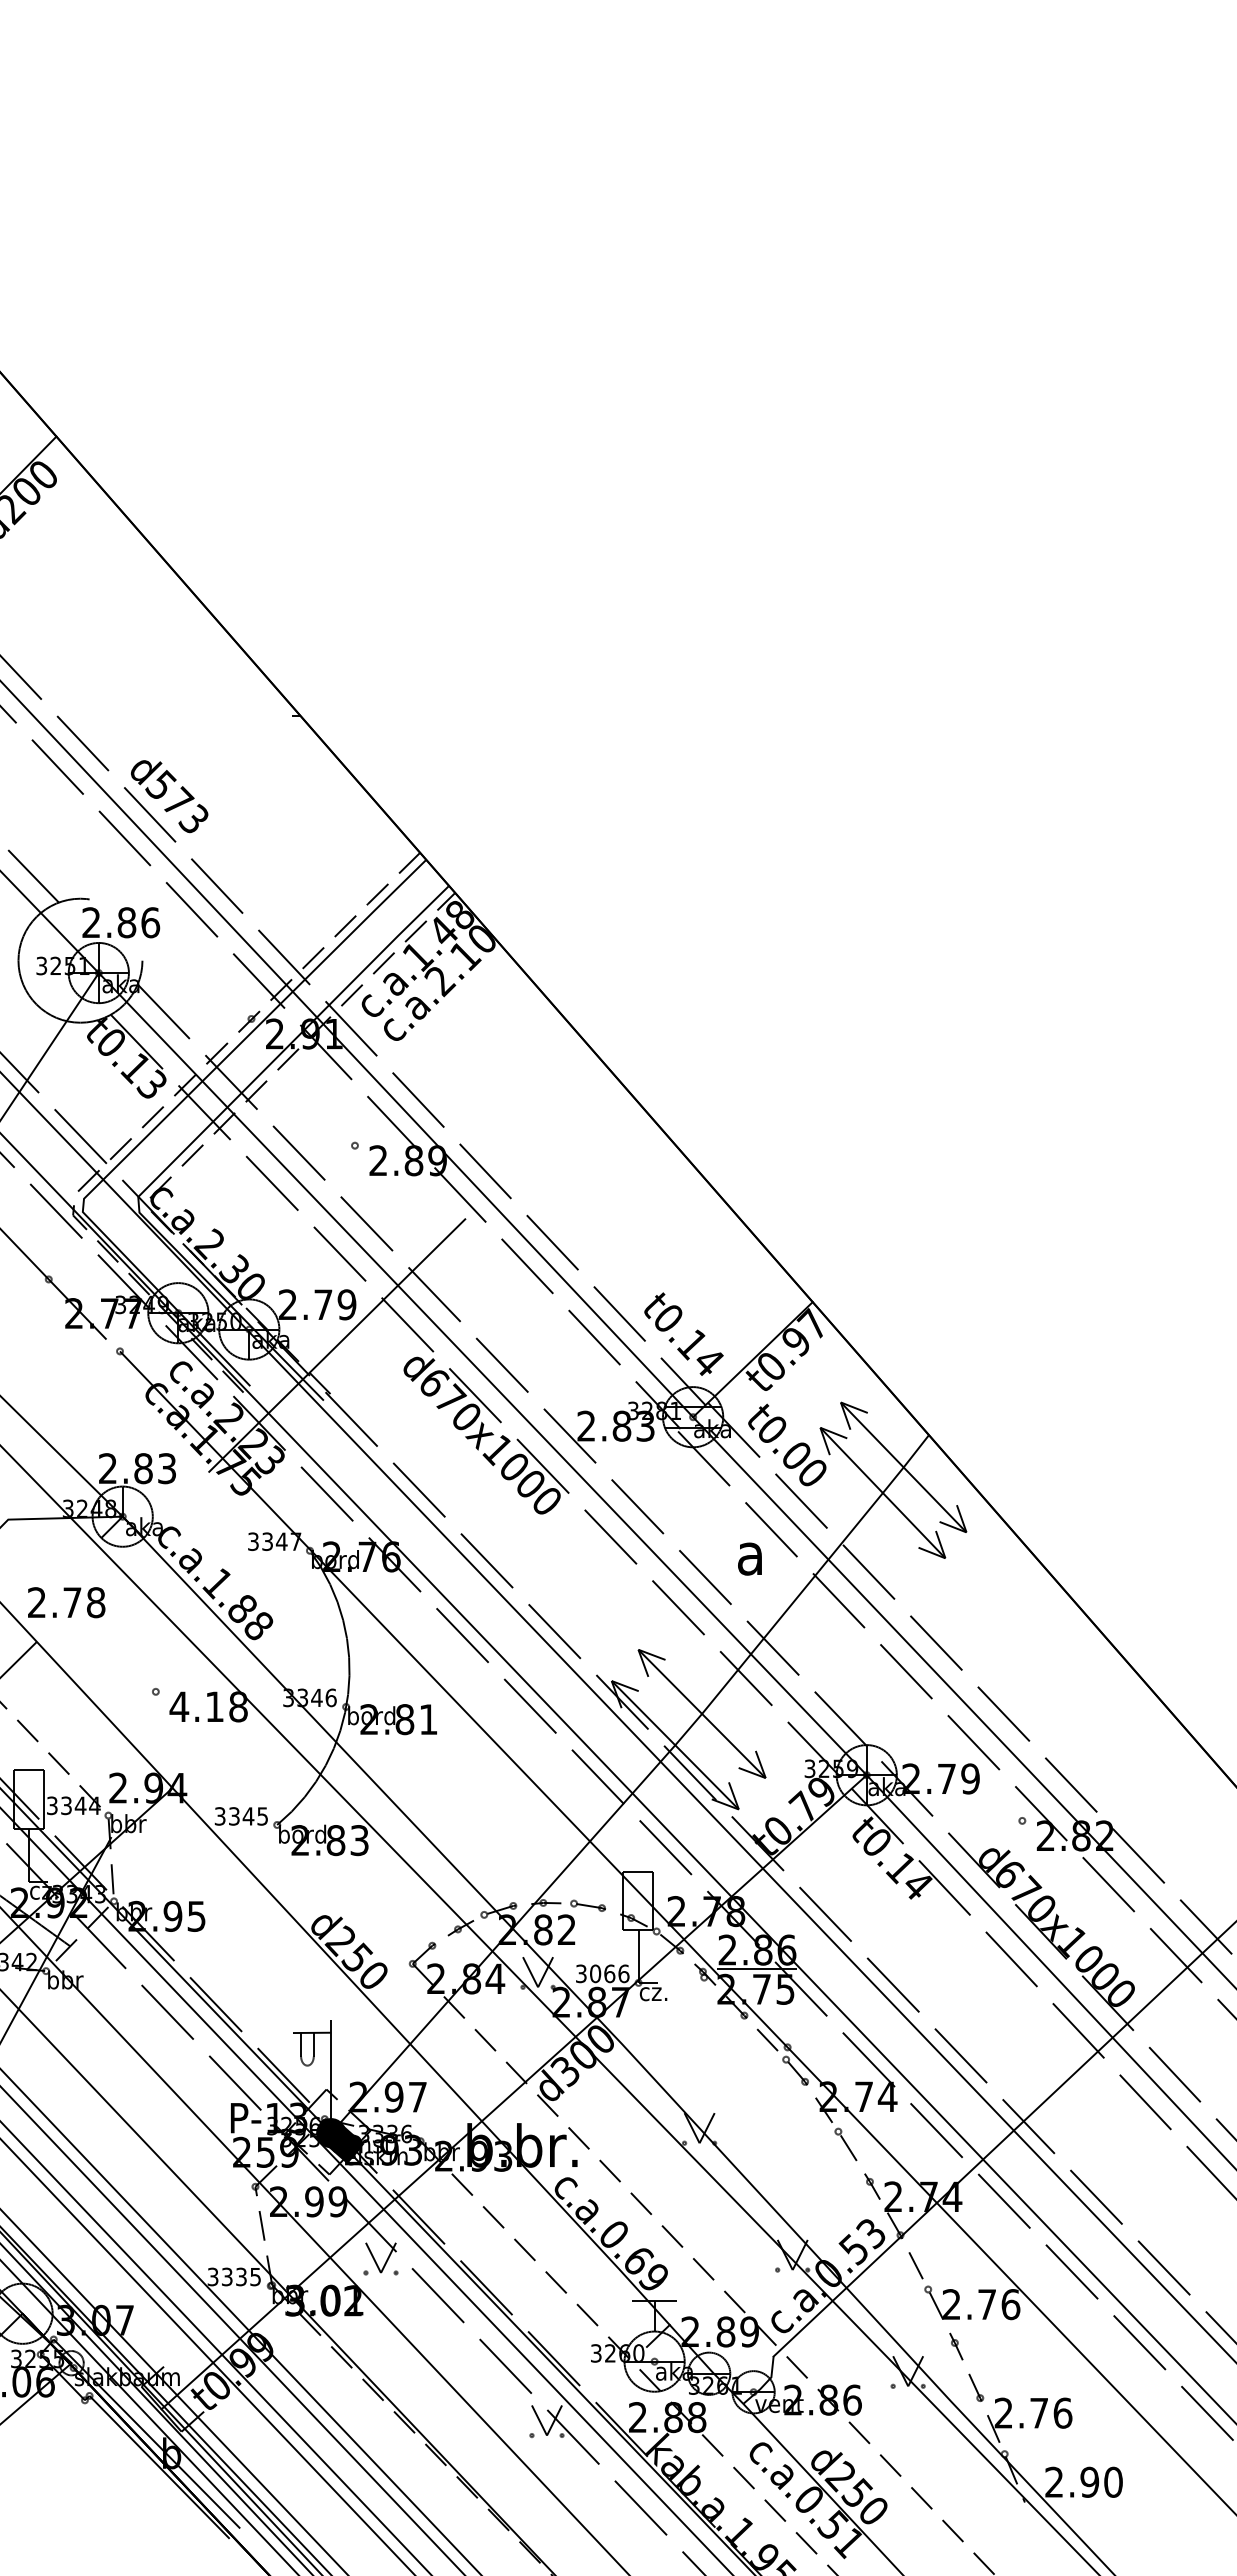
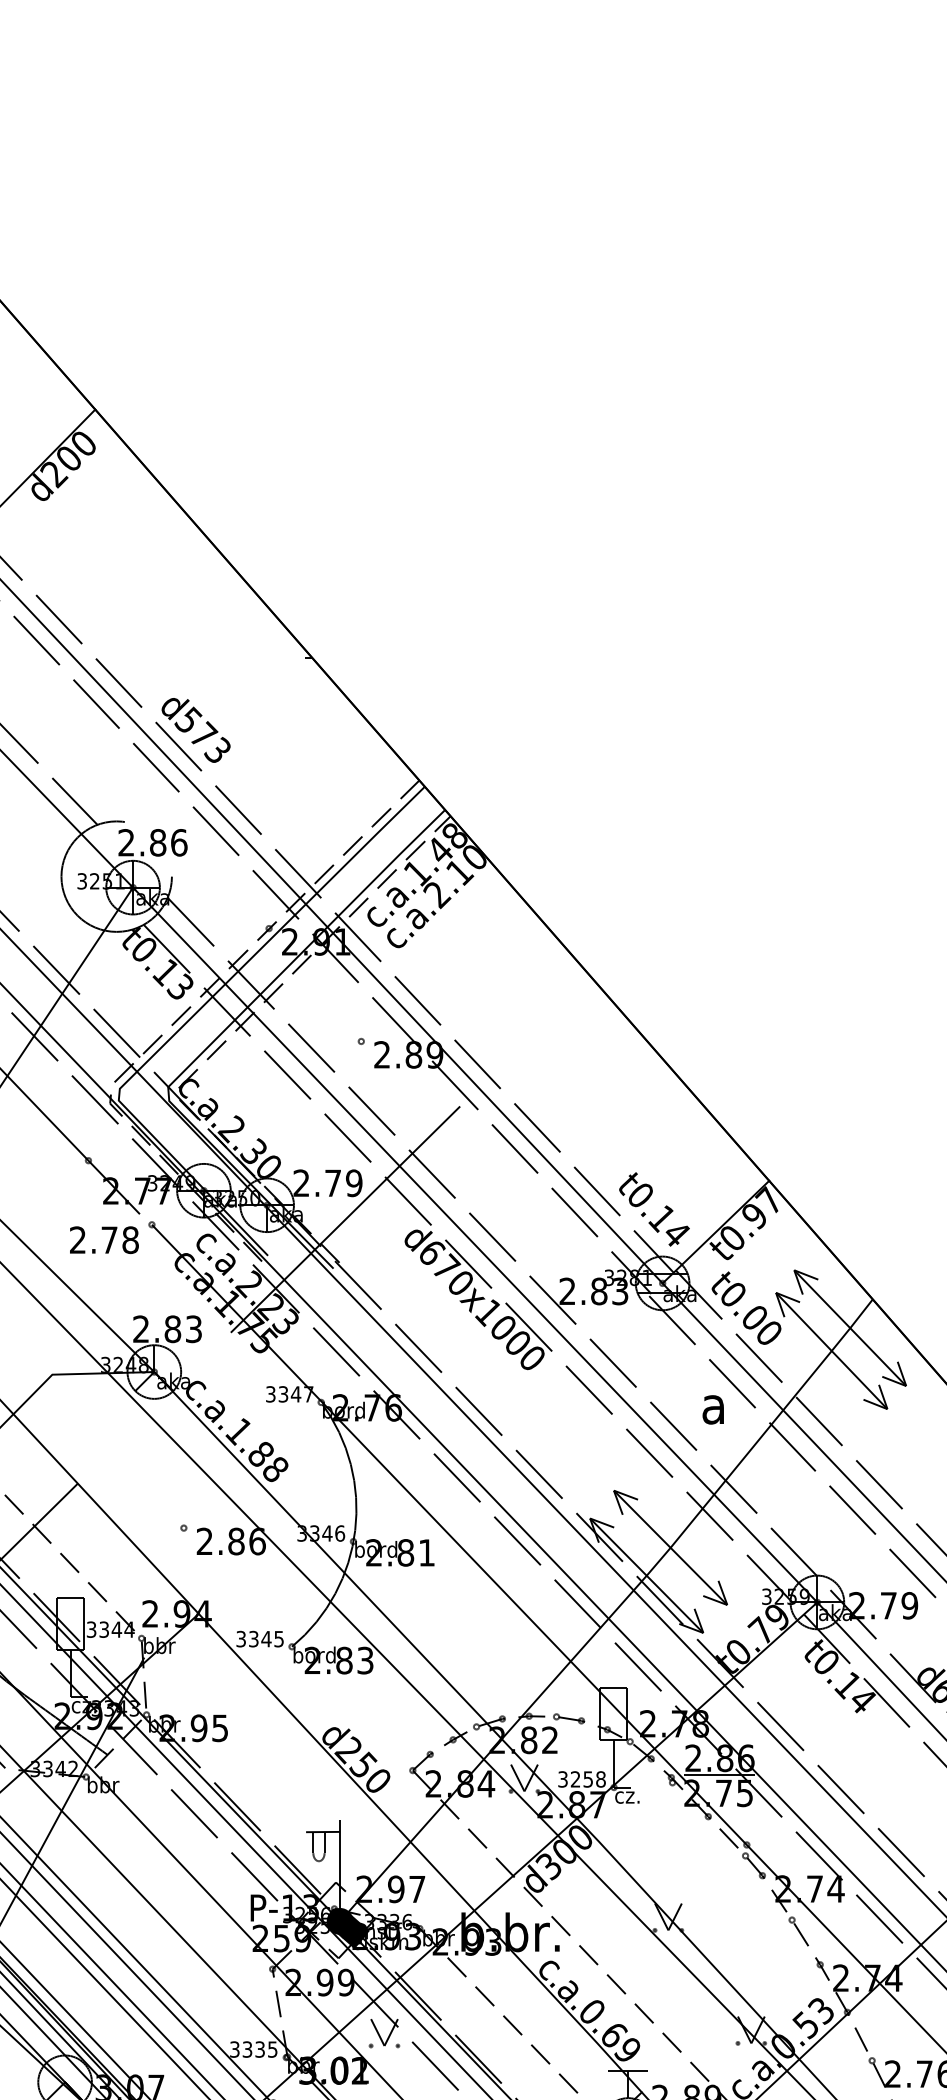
text: (66, 1602) -> (104, 1240), moved
text: (208, 1706) -> (230, 1541), 4.18 -> 2.86
text: (609, 1973) -> (588, 1779), 3066 -> 3258

